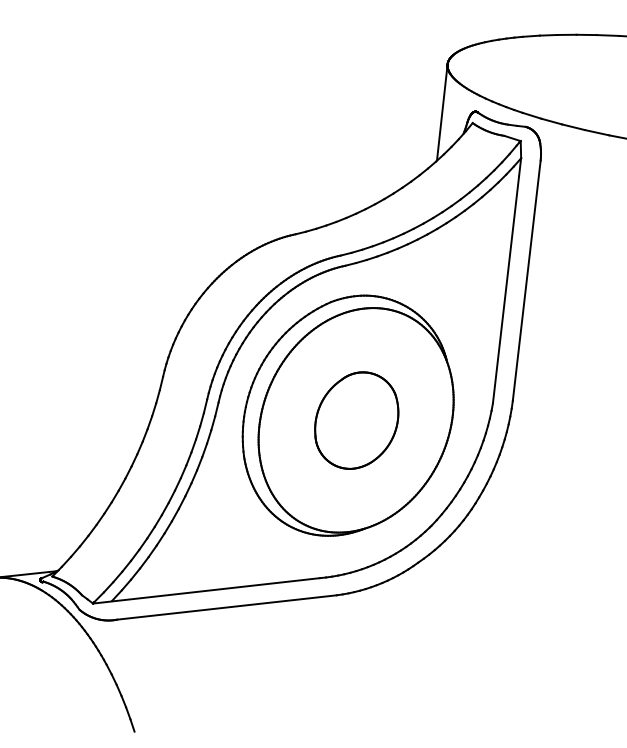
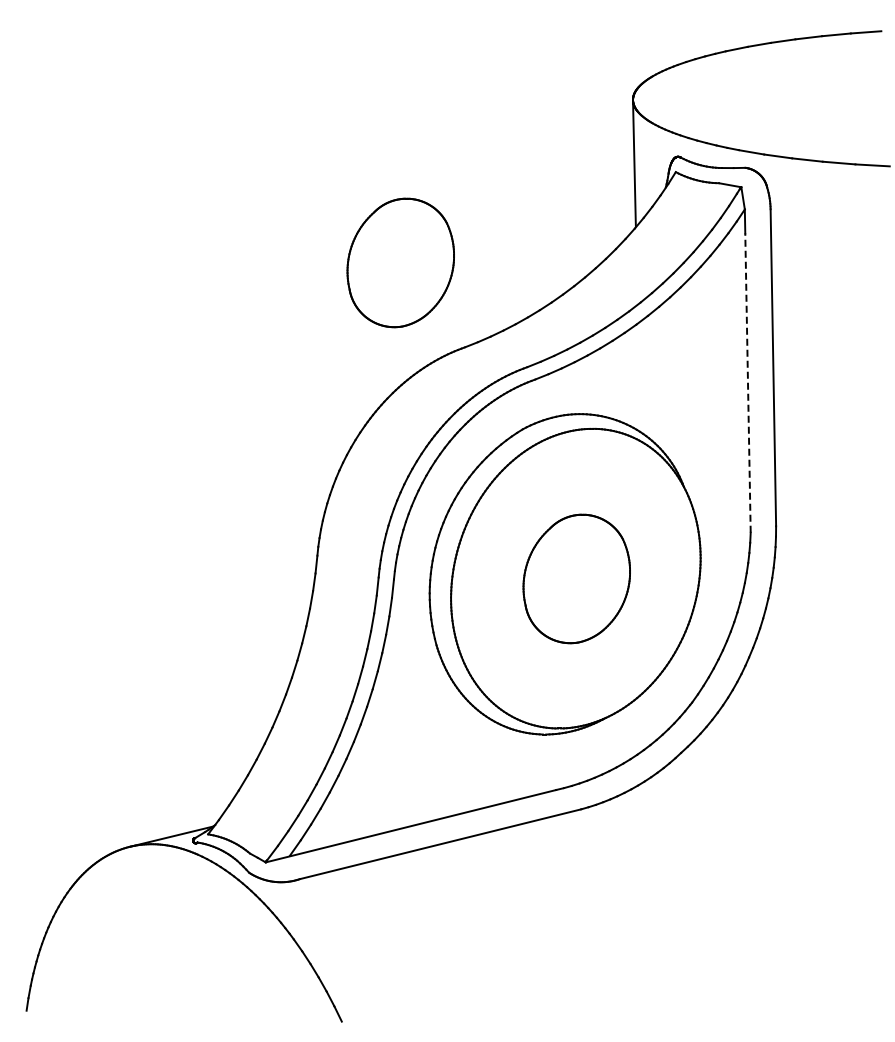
part: (255, 163) -> (400, 262), added
line: (505, 290) -> (747, 383), solid -> dashed

